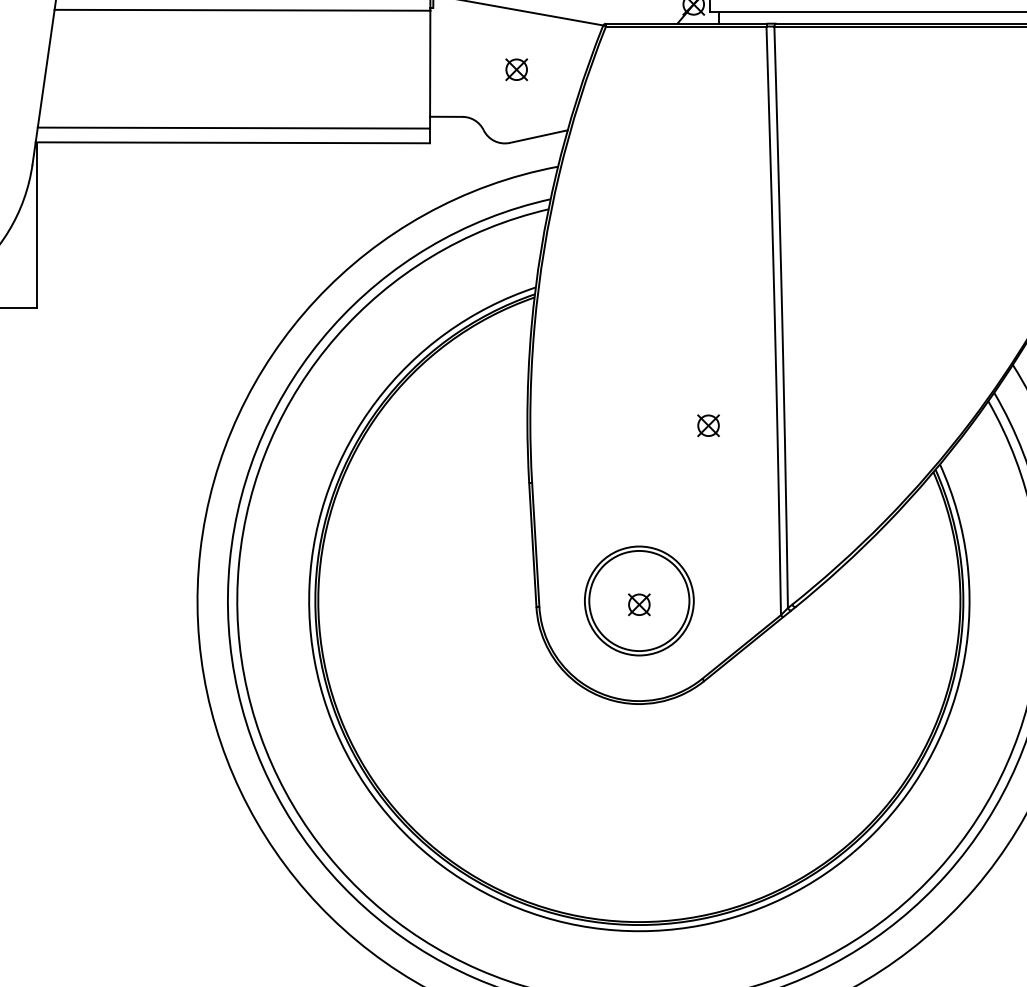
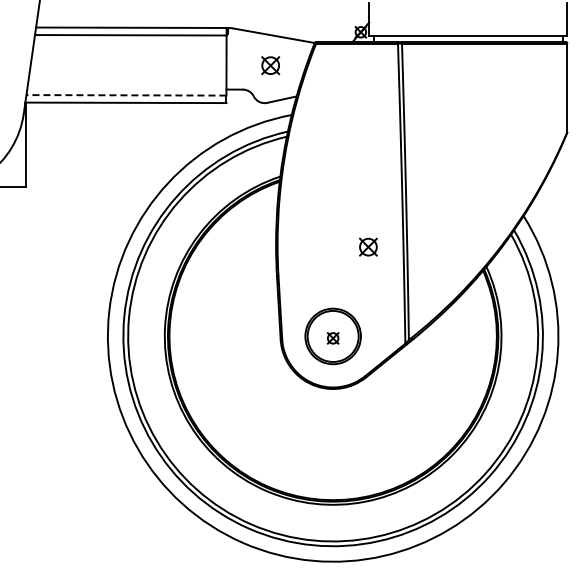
part: (516, 69) -> (270, 65), size x1.6
line: (232, 128) -> (125, 95), solid -> dashed
part: (708, 424) -> (368, 246), size x1.6

